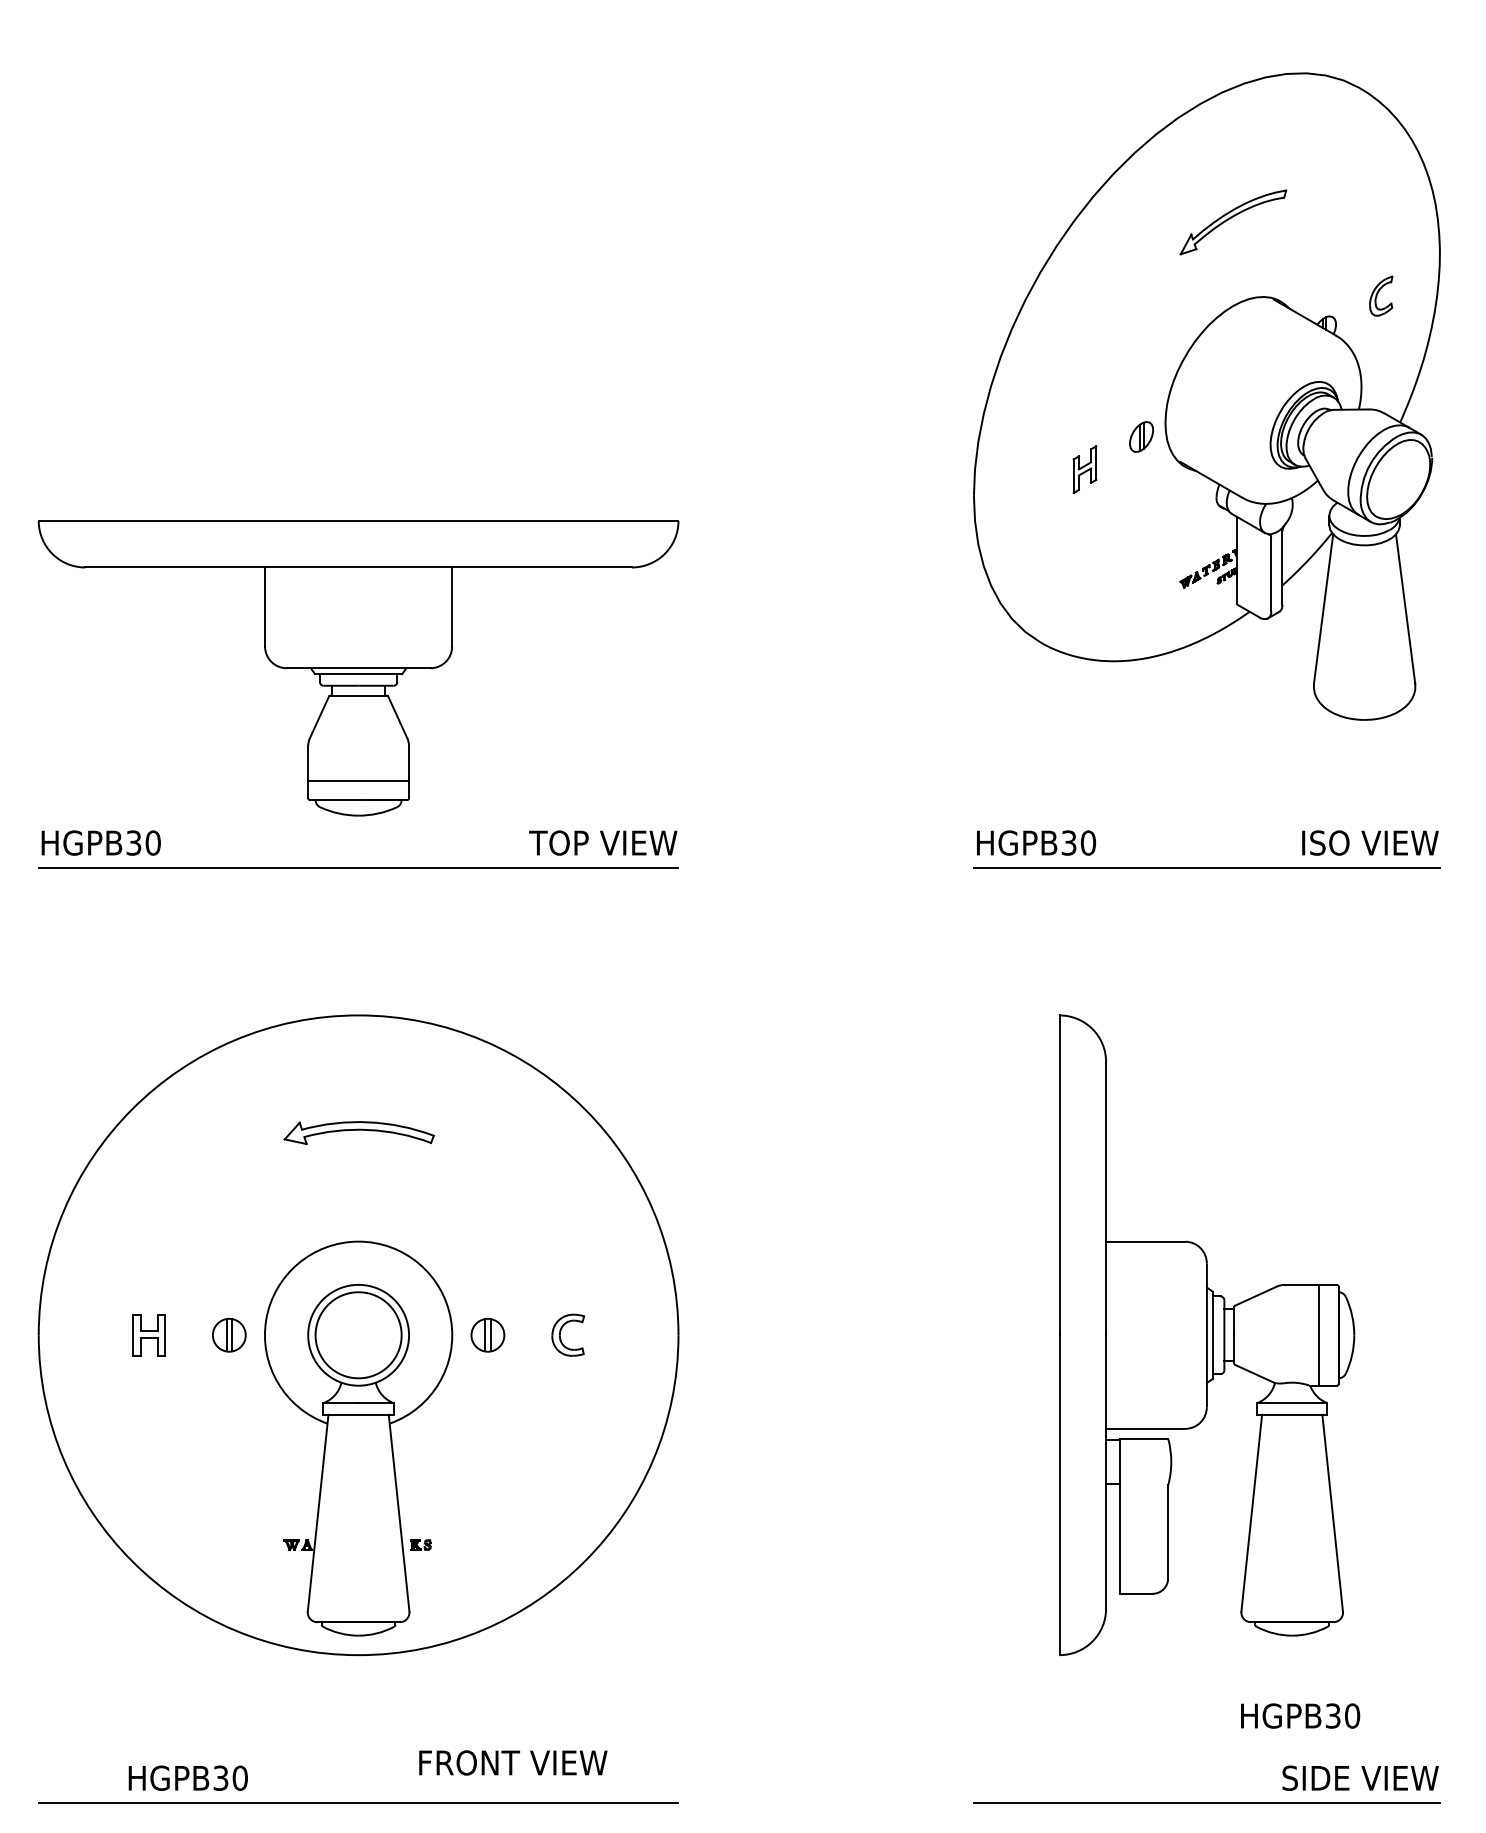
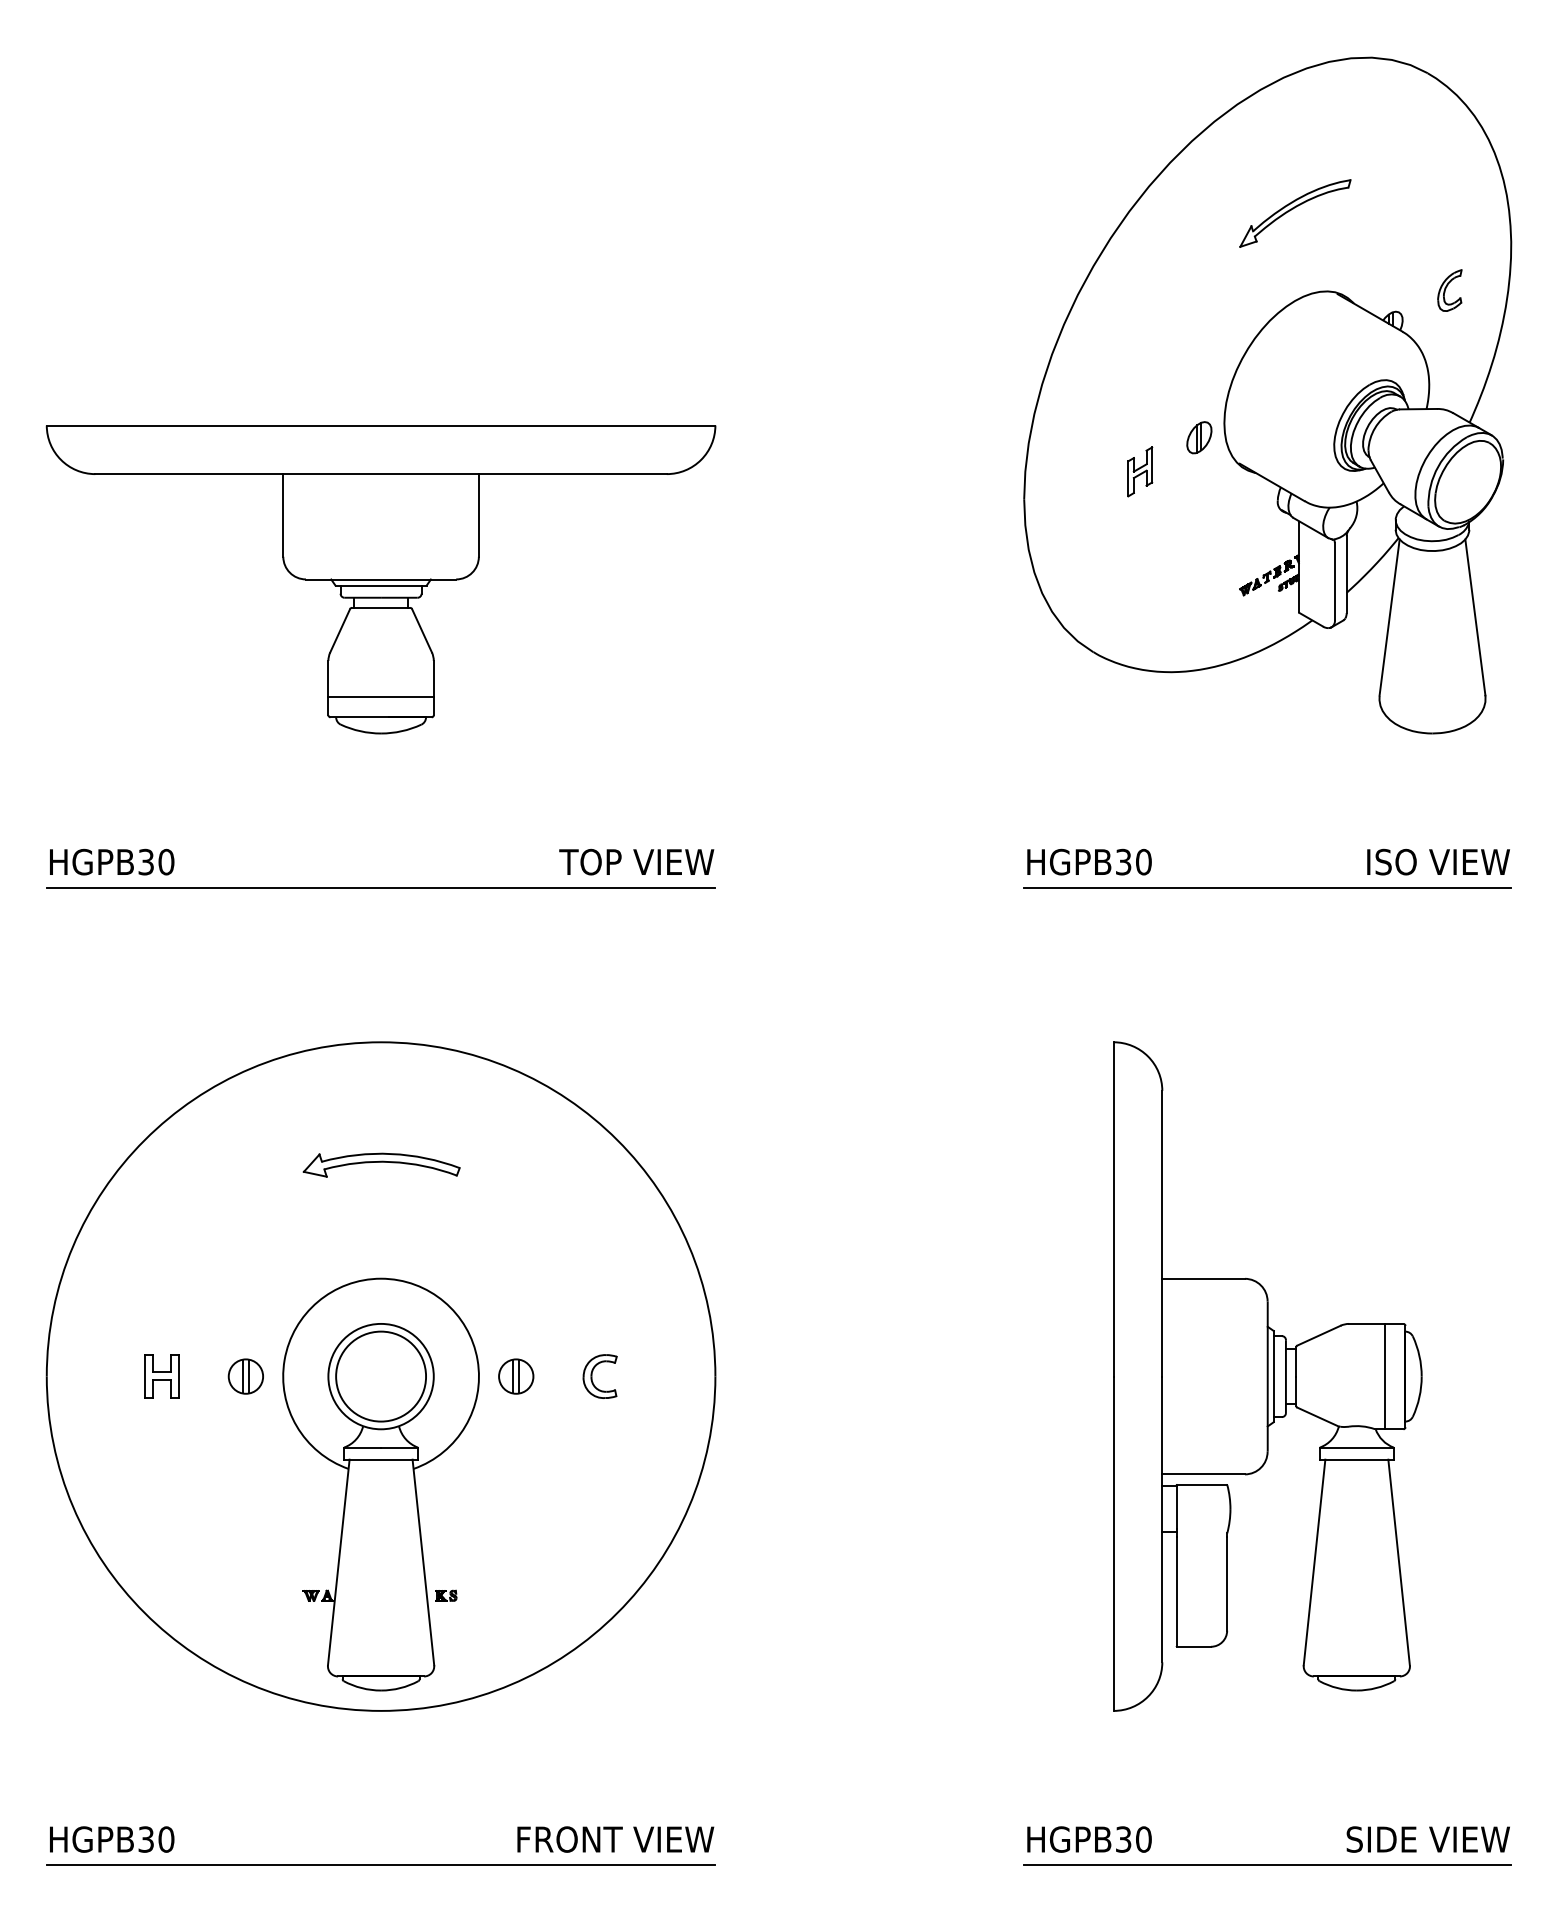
part: (358, 668) -> (380, 579), moved
text: (1300, 1716) -> (1089, 1839), moved
text: (513, 1762) -> (615, 1839), moved
text: (188, 1778) -> (112, 1839), moved

